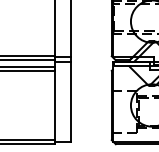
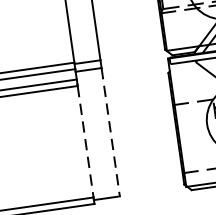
line: (71, 101) -> (110, 131), solid -> dashed
line: (55, 105) -> (85, 141), solid -> dashed

